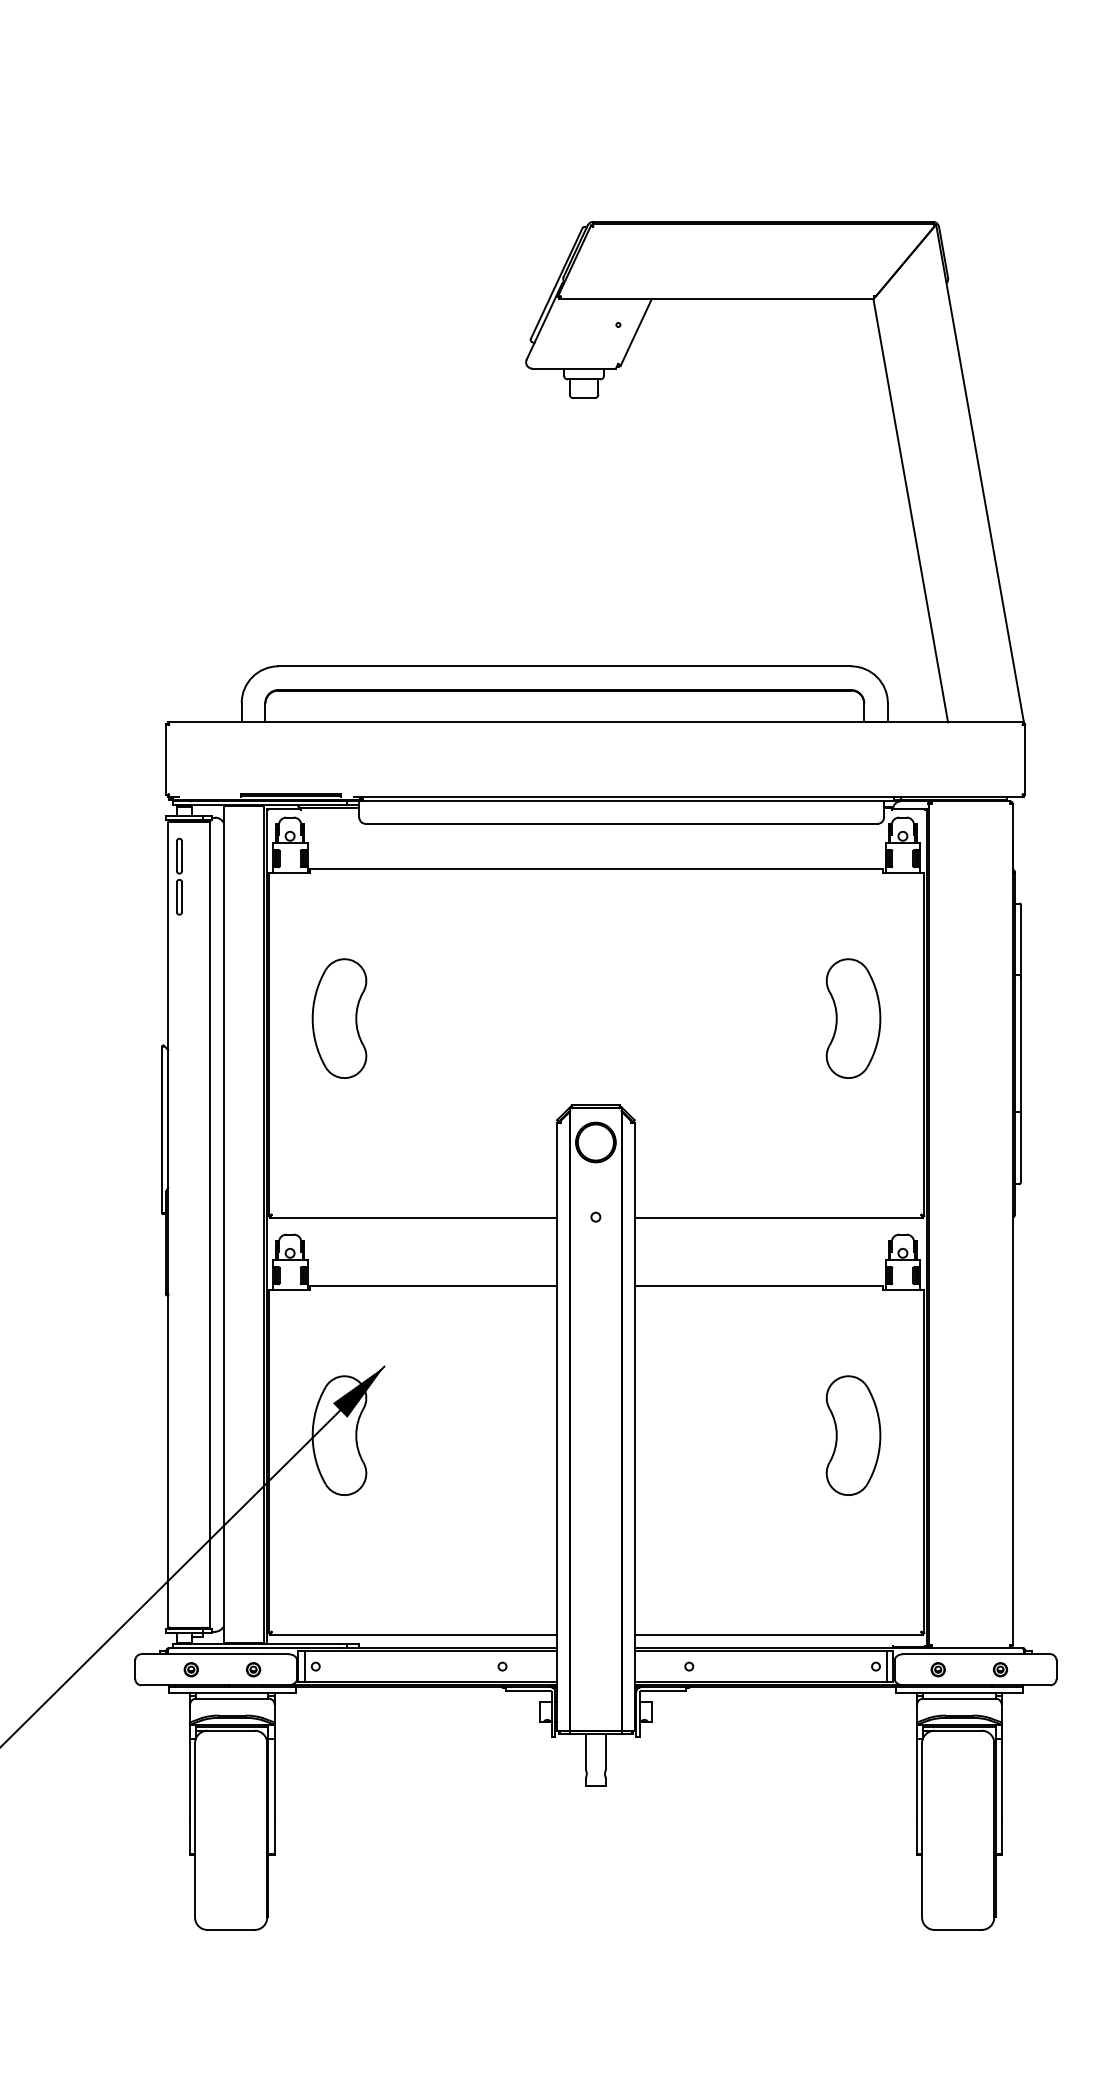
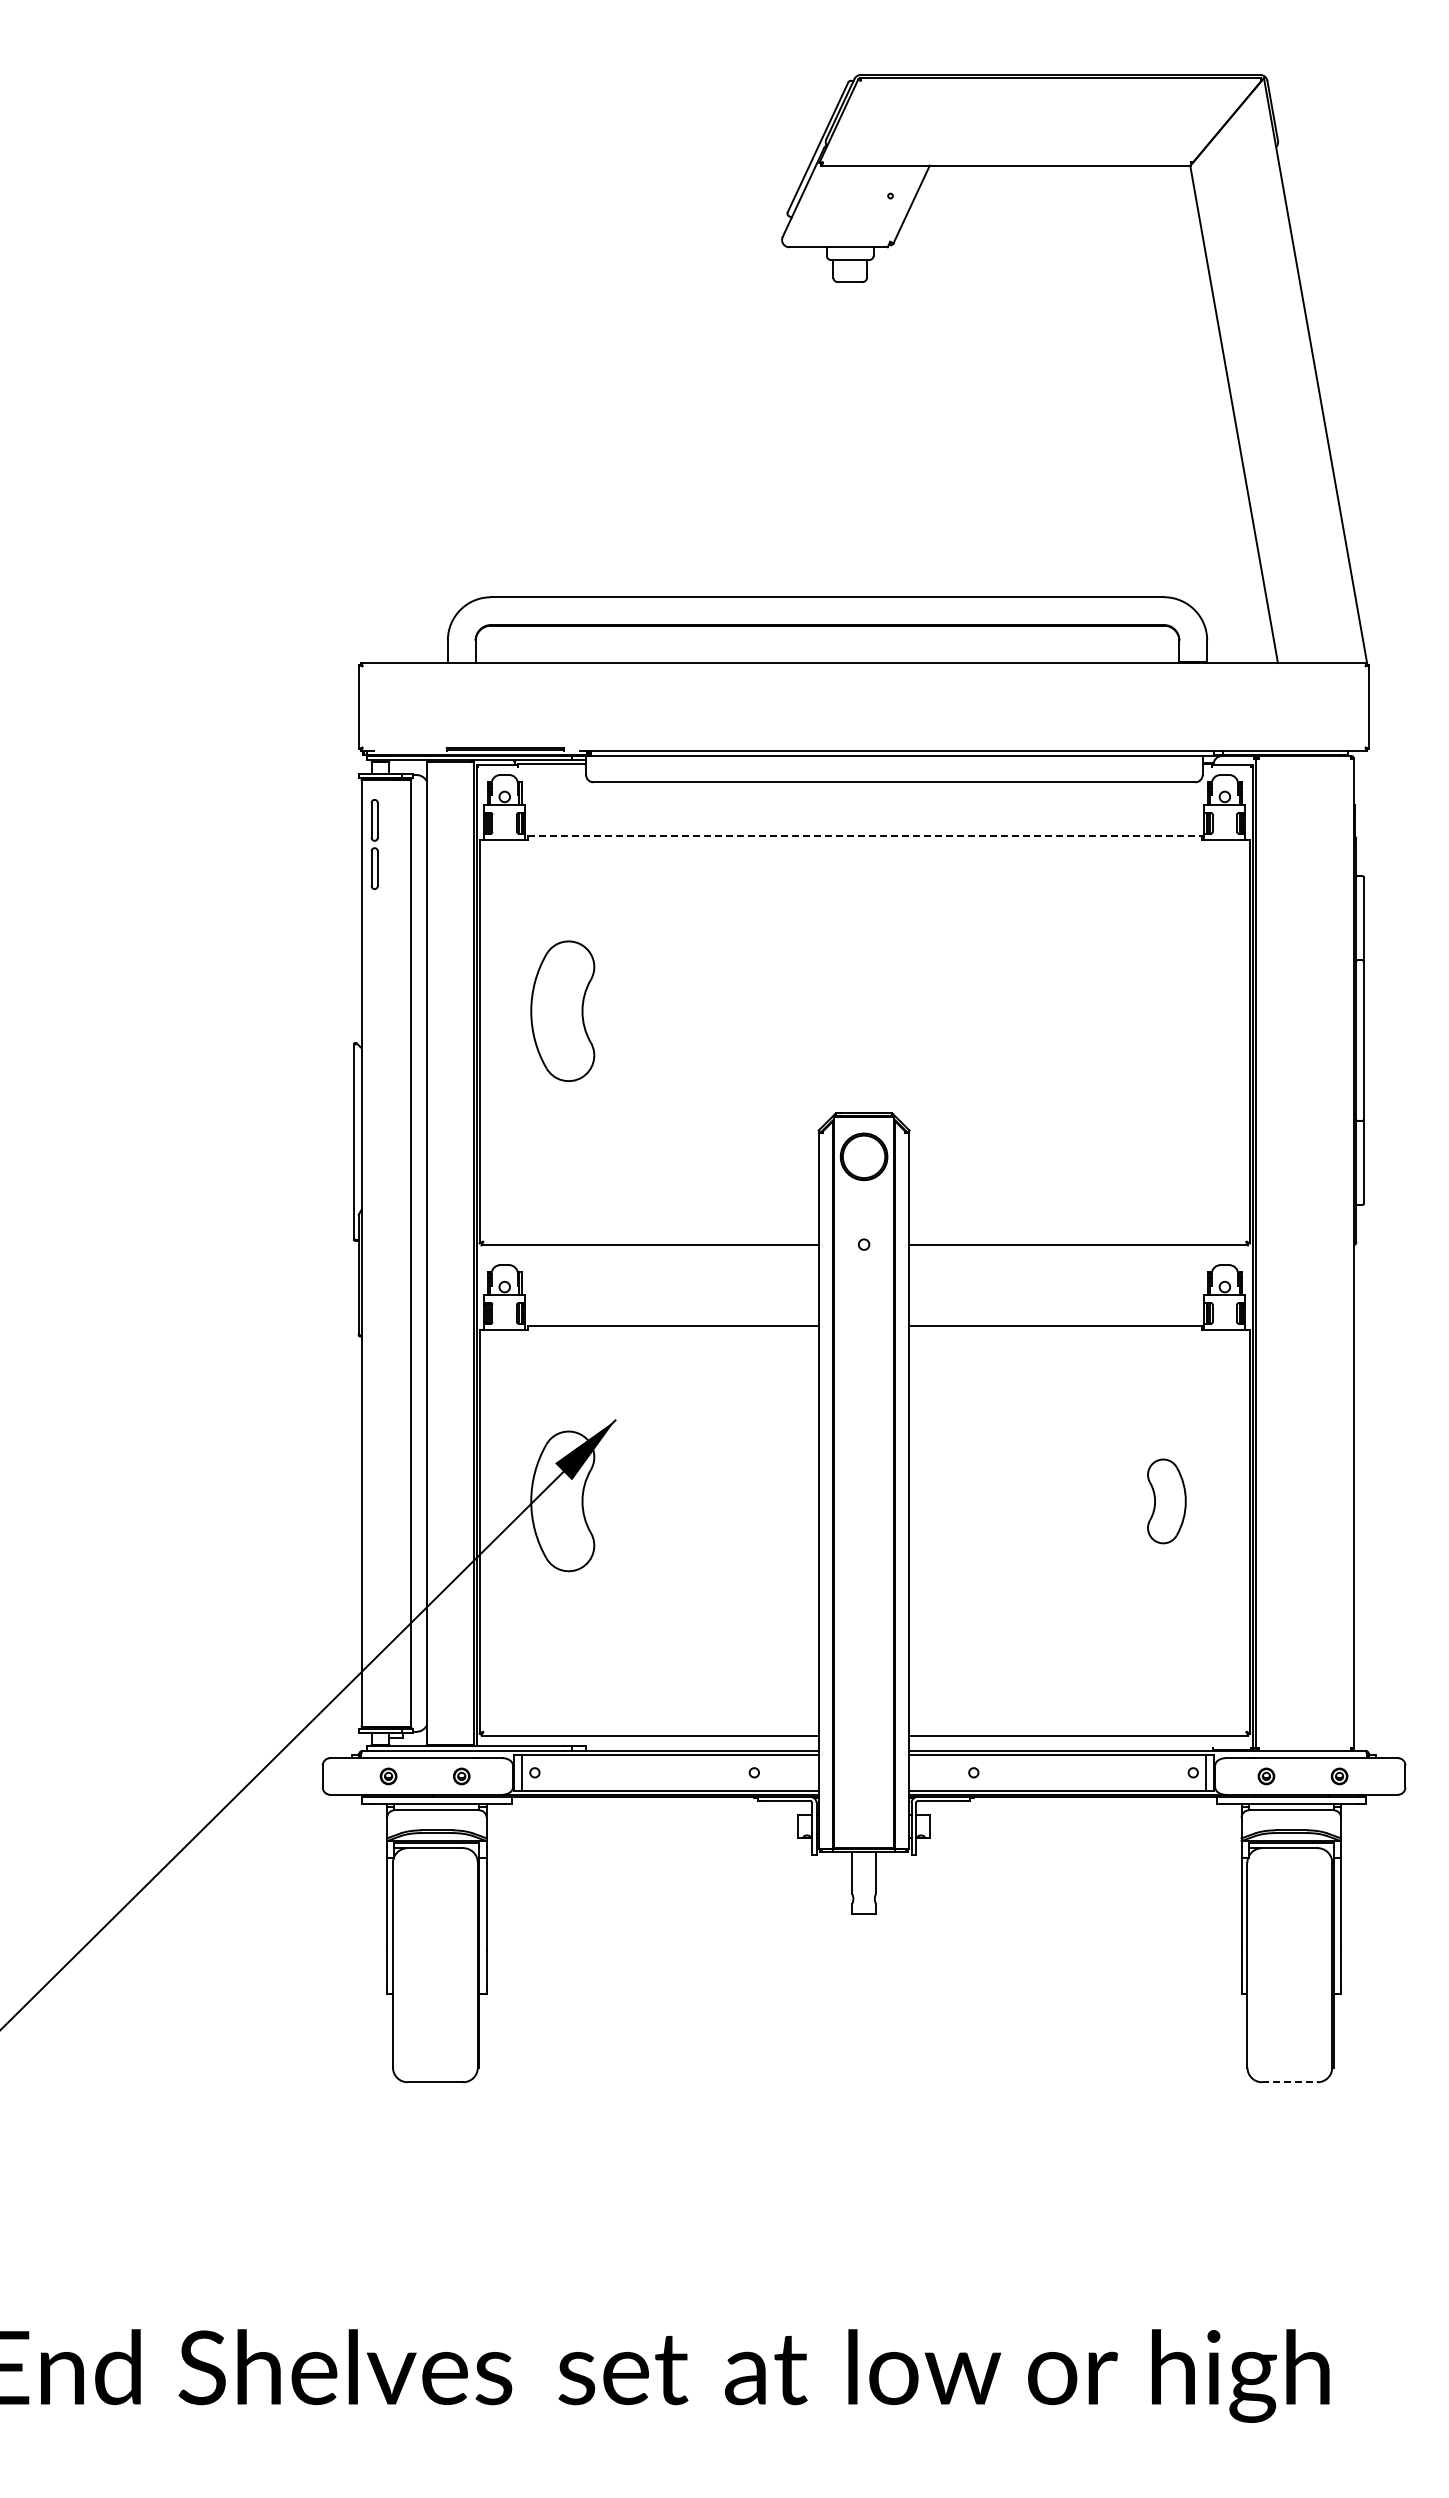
line: (596, 869) -> (864, 835), solid -> dashed
part: (853, 1018) -> (1166, 1011), removed
part: (853, 1435) -> (1166, 1501), size x0.6
line: (957, 1930) -> (1289, 2082), solid -> dashed

